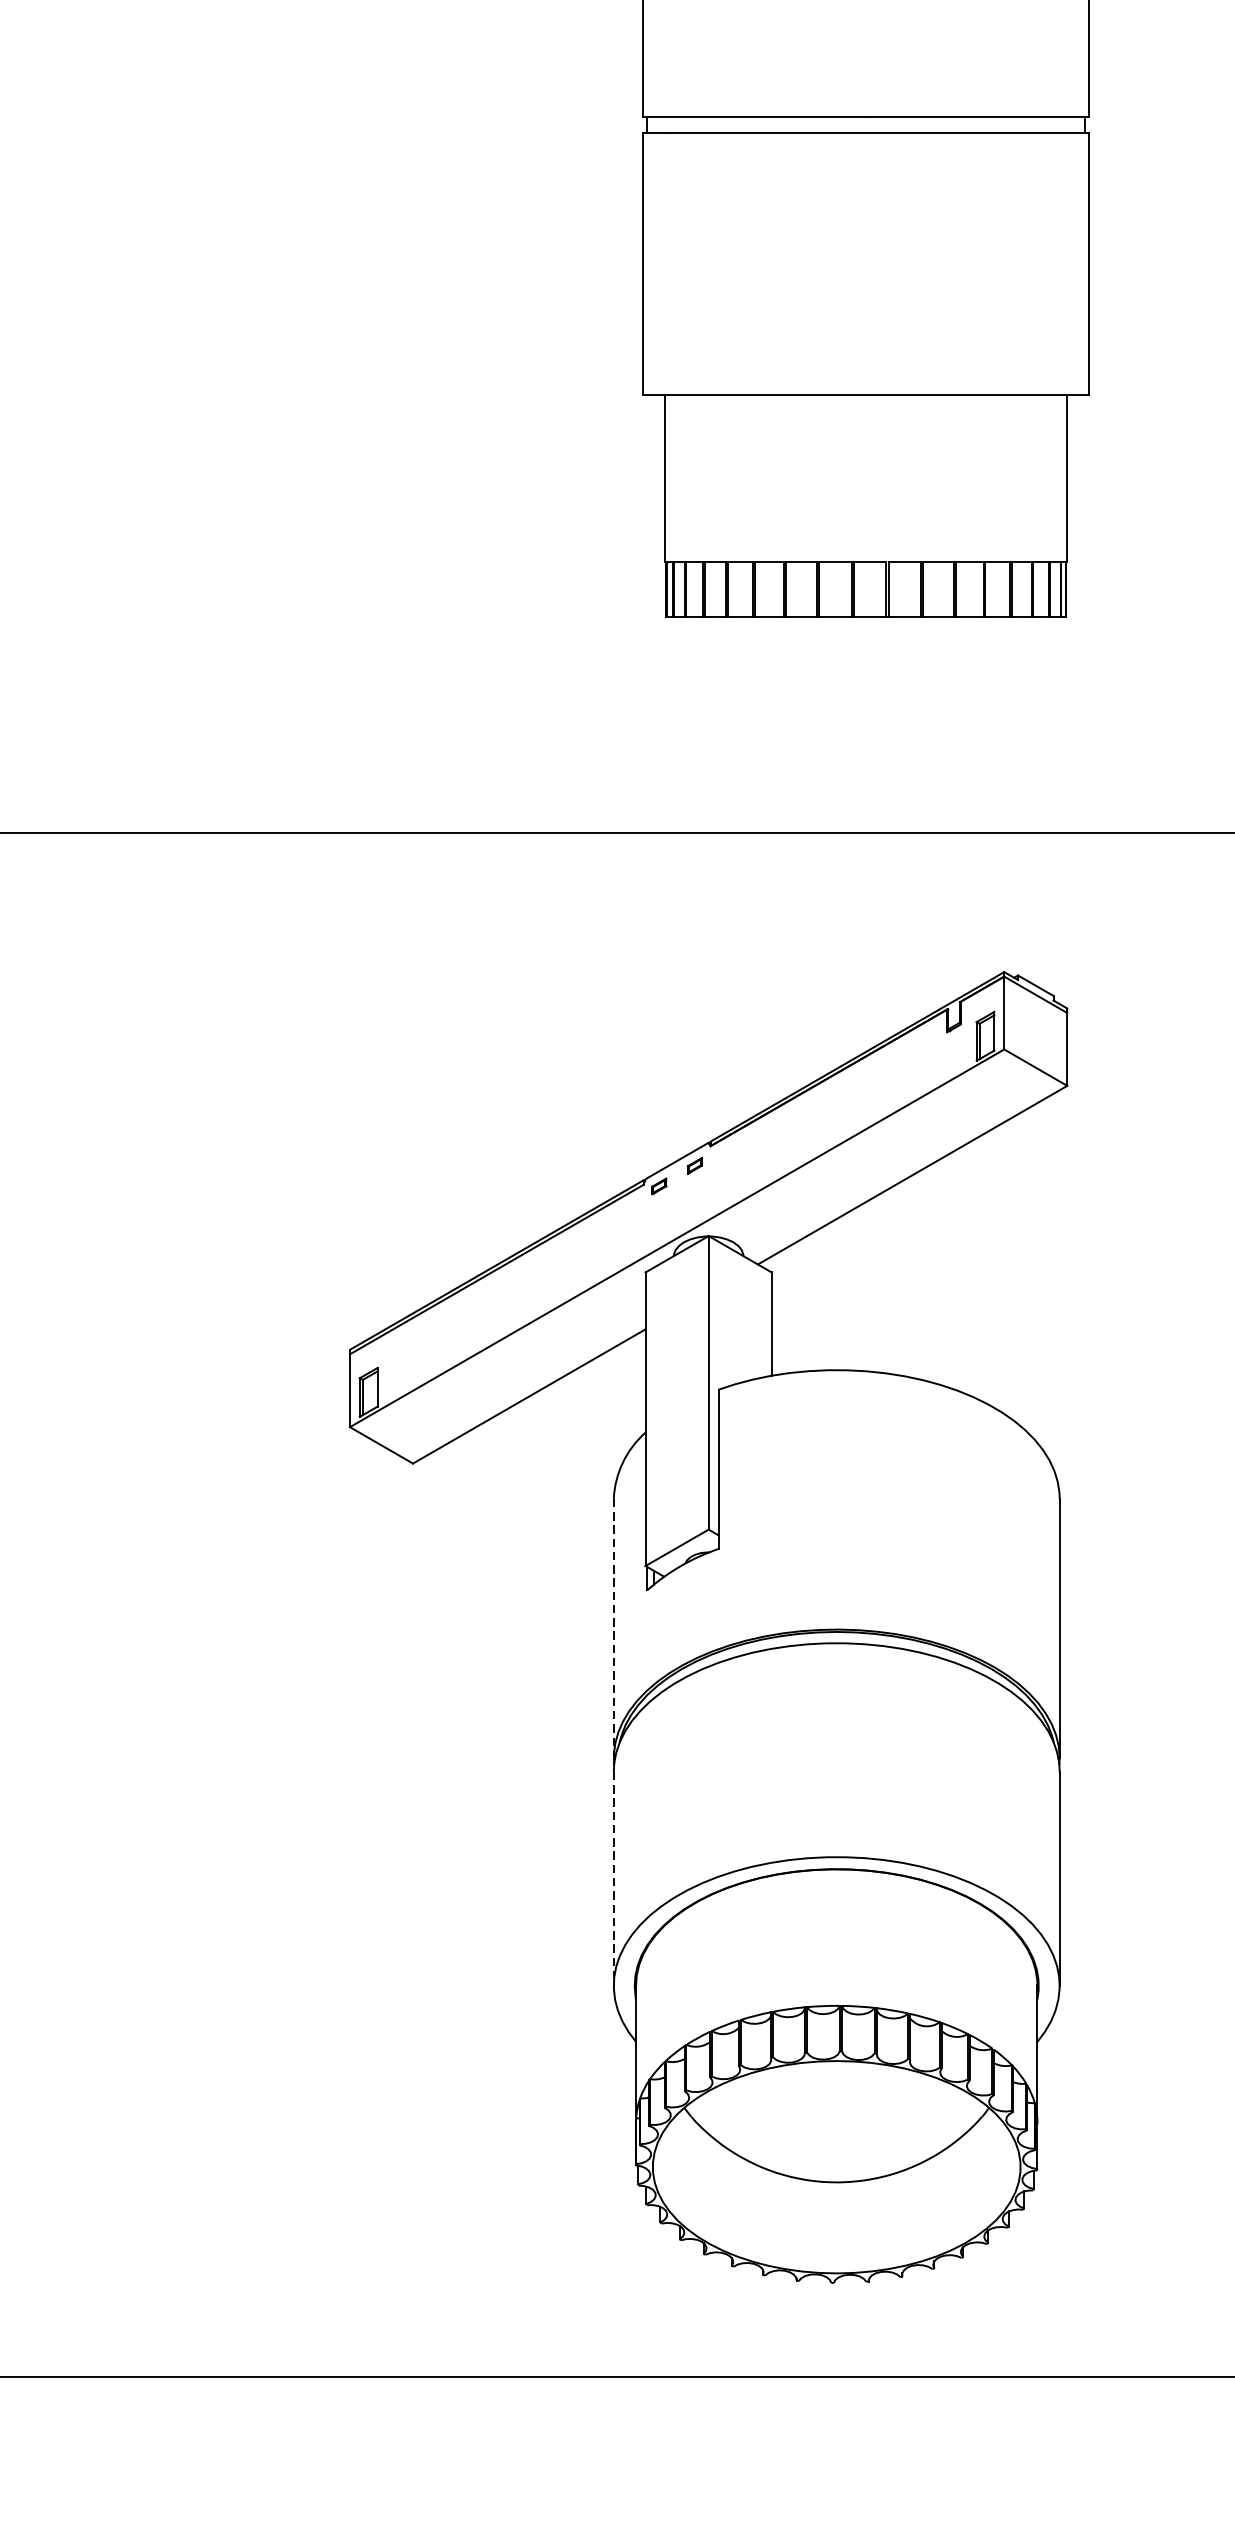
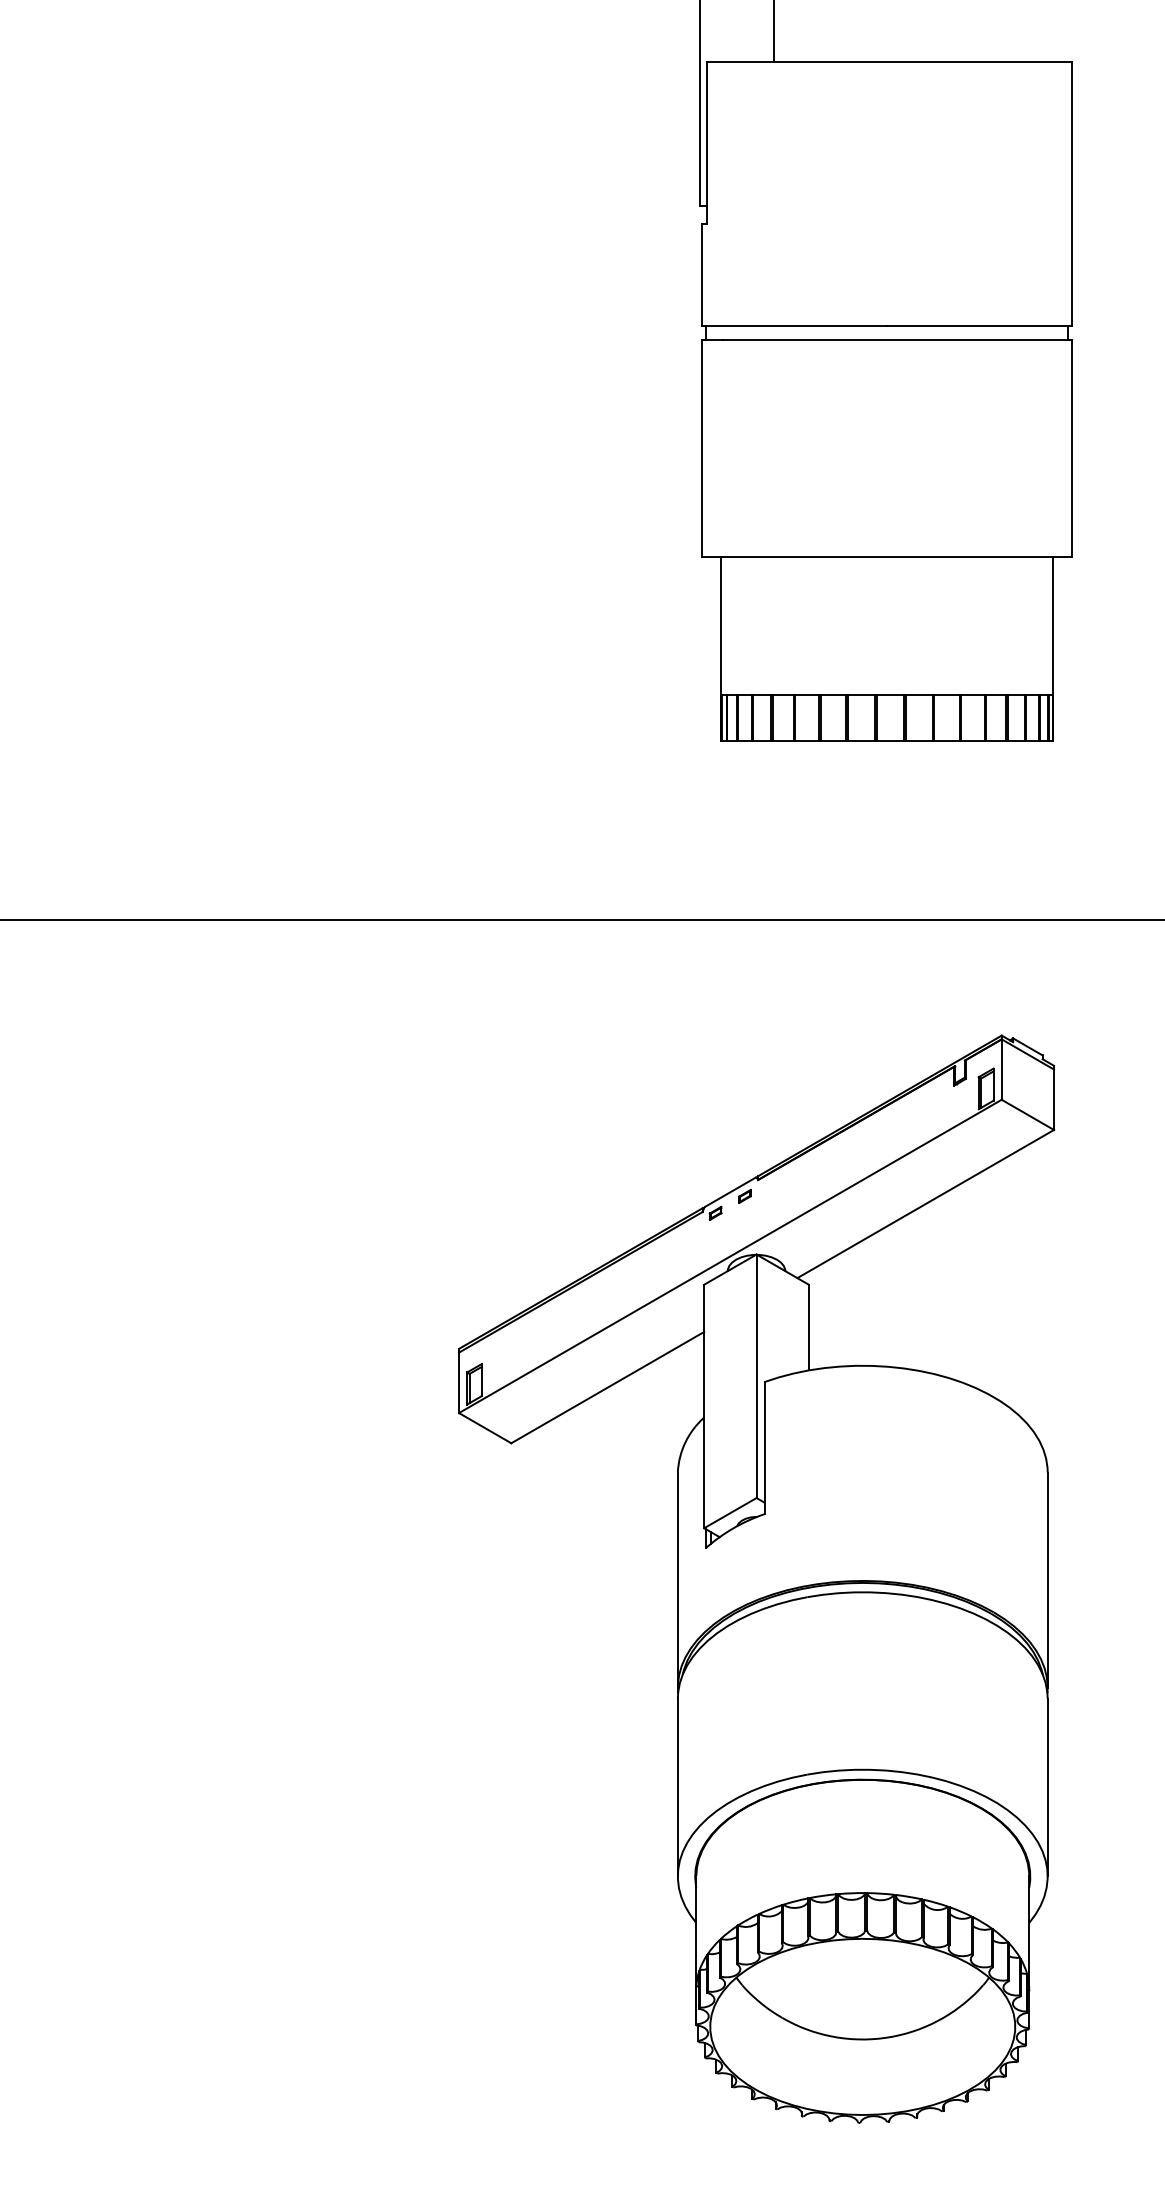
line: (613, 1629) -> (677, 1580), dashed -> solid
line: (613, 1878) -> (677, 1787), dashed -> solid

